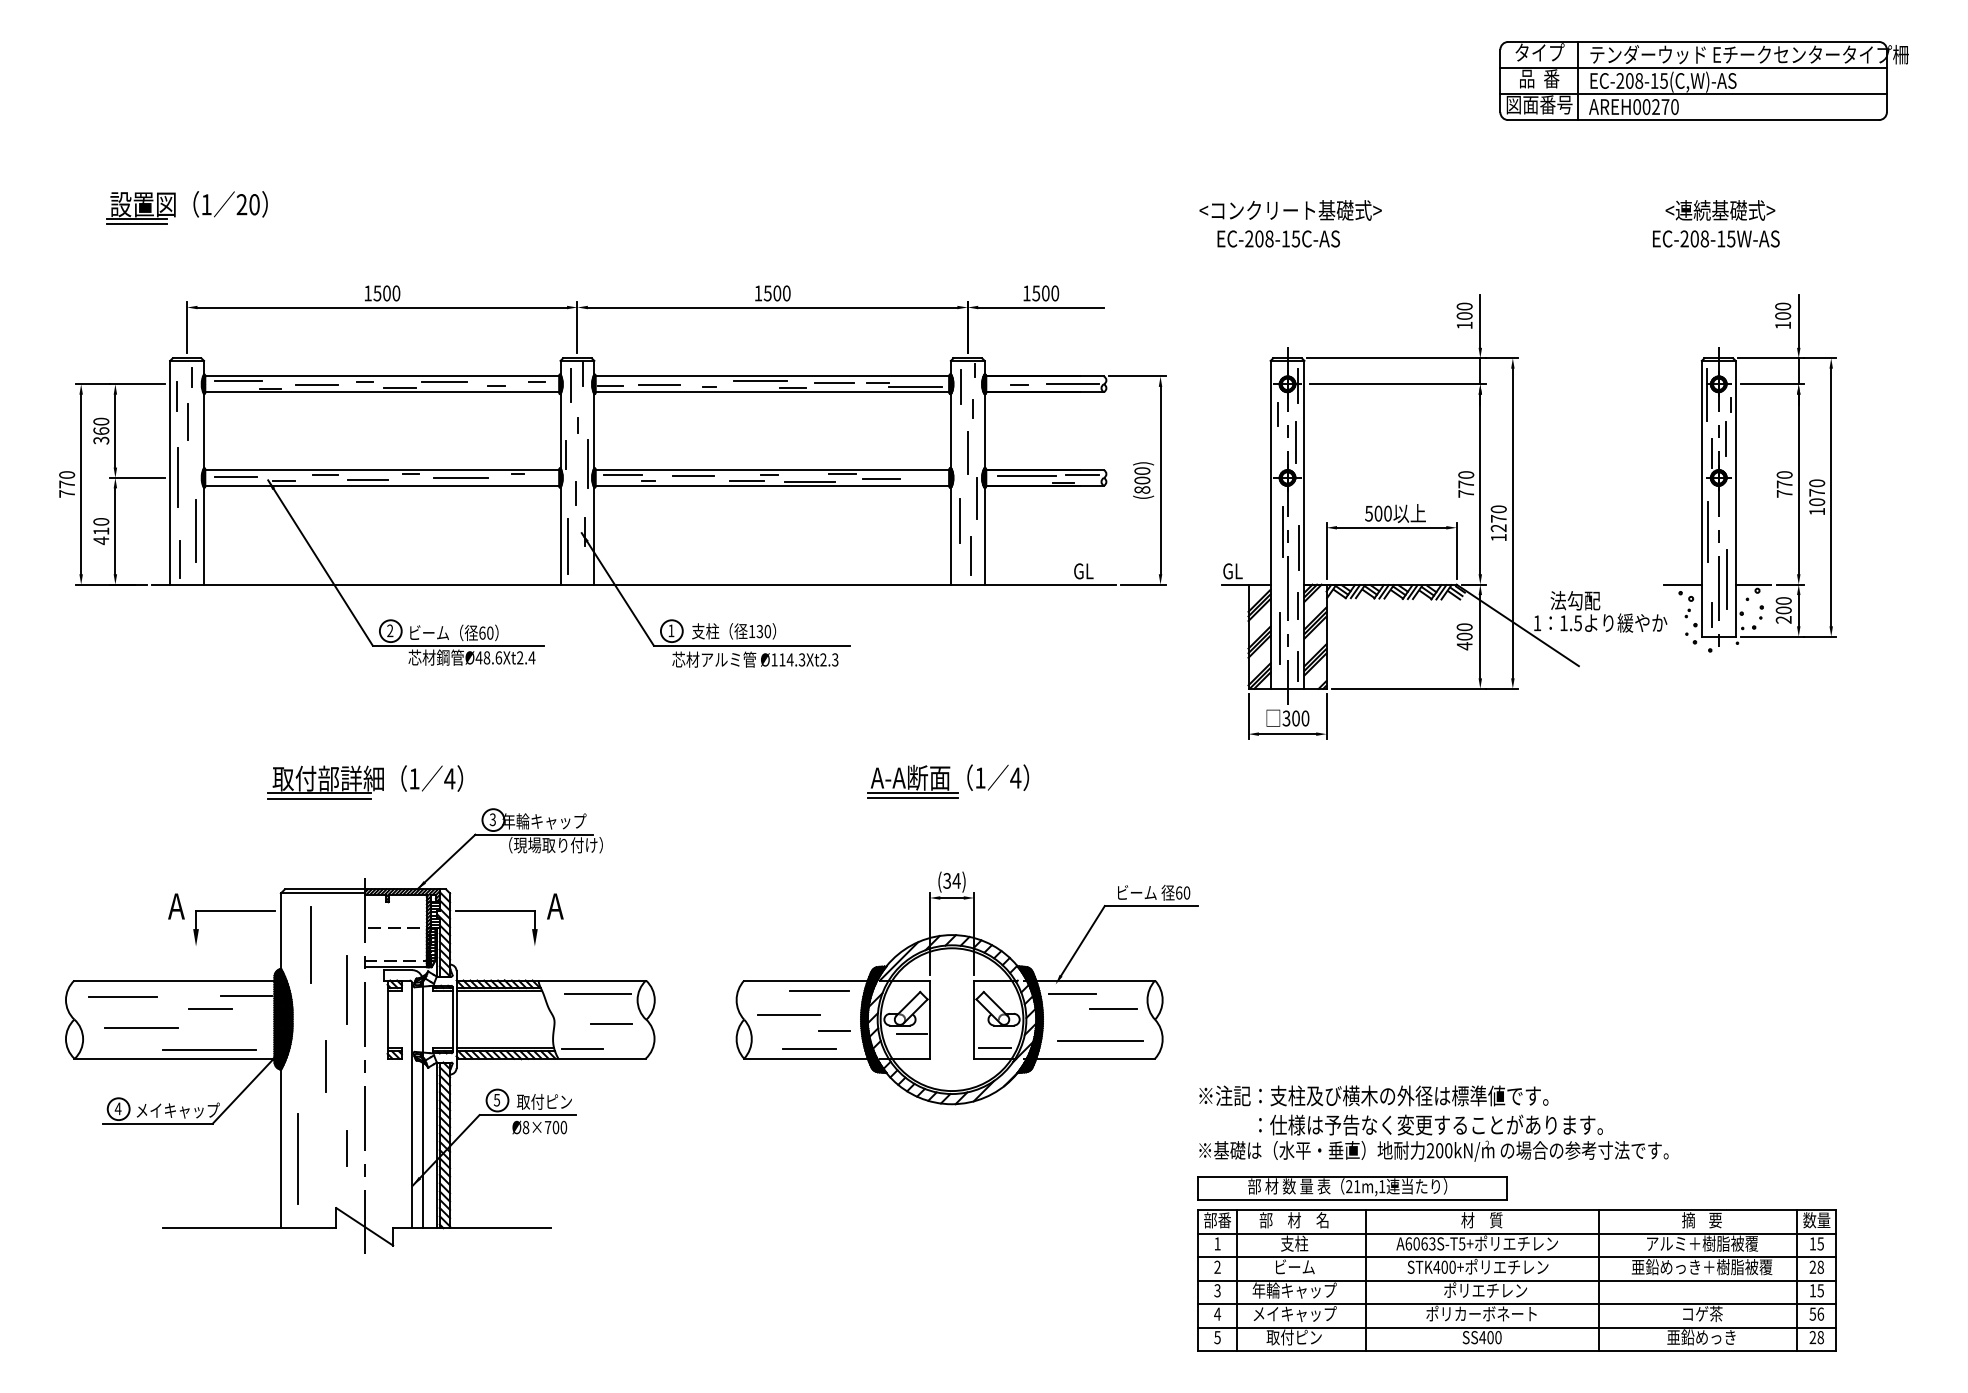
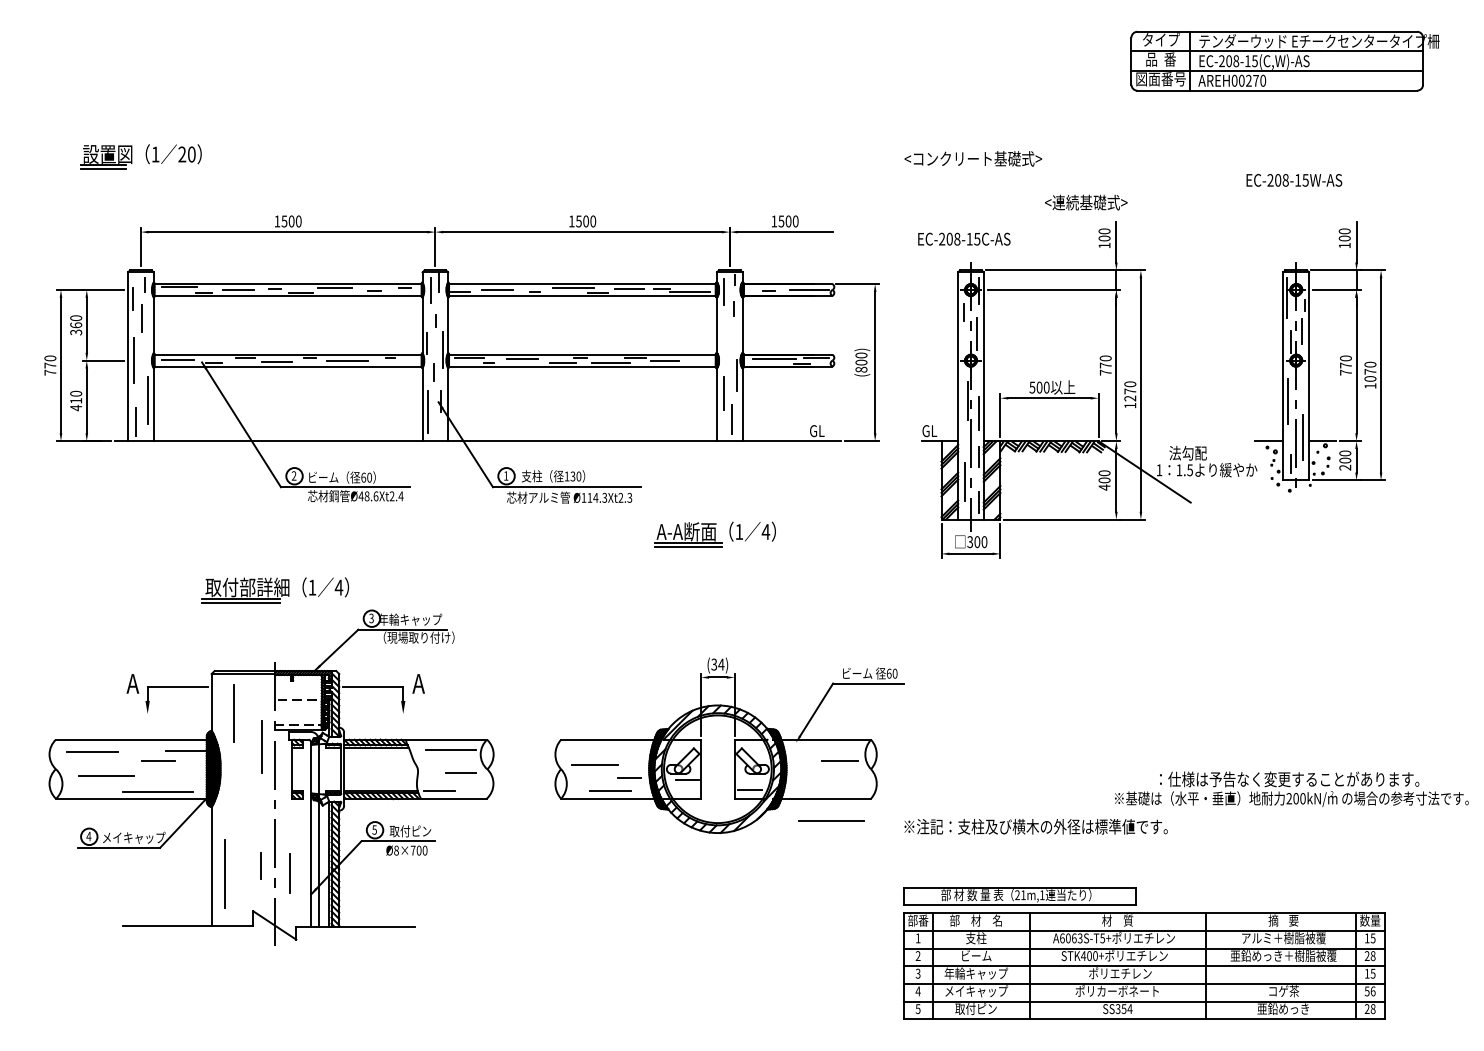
text: (1720, 210) -> (1086, 202), moved
text: (1278, 238) -> (964, 238), moved
line: (967, 452) -> (729, 341), removed
part: (948, 781) -> (715, 534), moved
line: (818, 991) -> (617, 748), removed
line: (1072, 993) -> (808, 749), removed
line: (1100, 1040) -> (831, 821), moved
line: (325, 1066) -> (289, 873), moved
text: (1433, 1137) -> (1291, 788), moved
text: (1490, 1337) -> (1124, 1009), SS400 -> SS354

